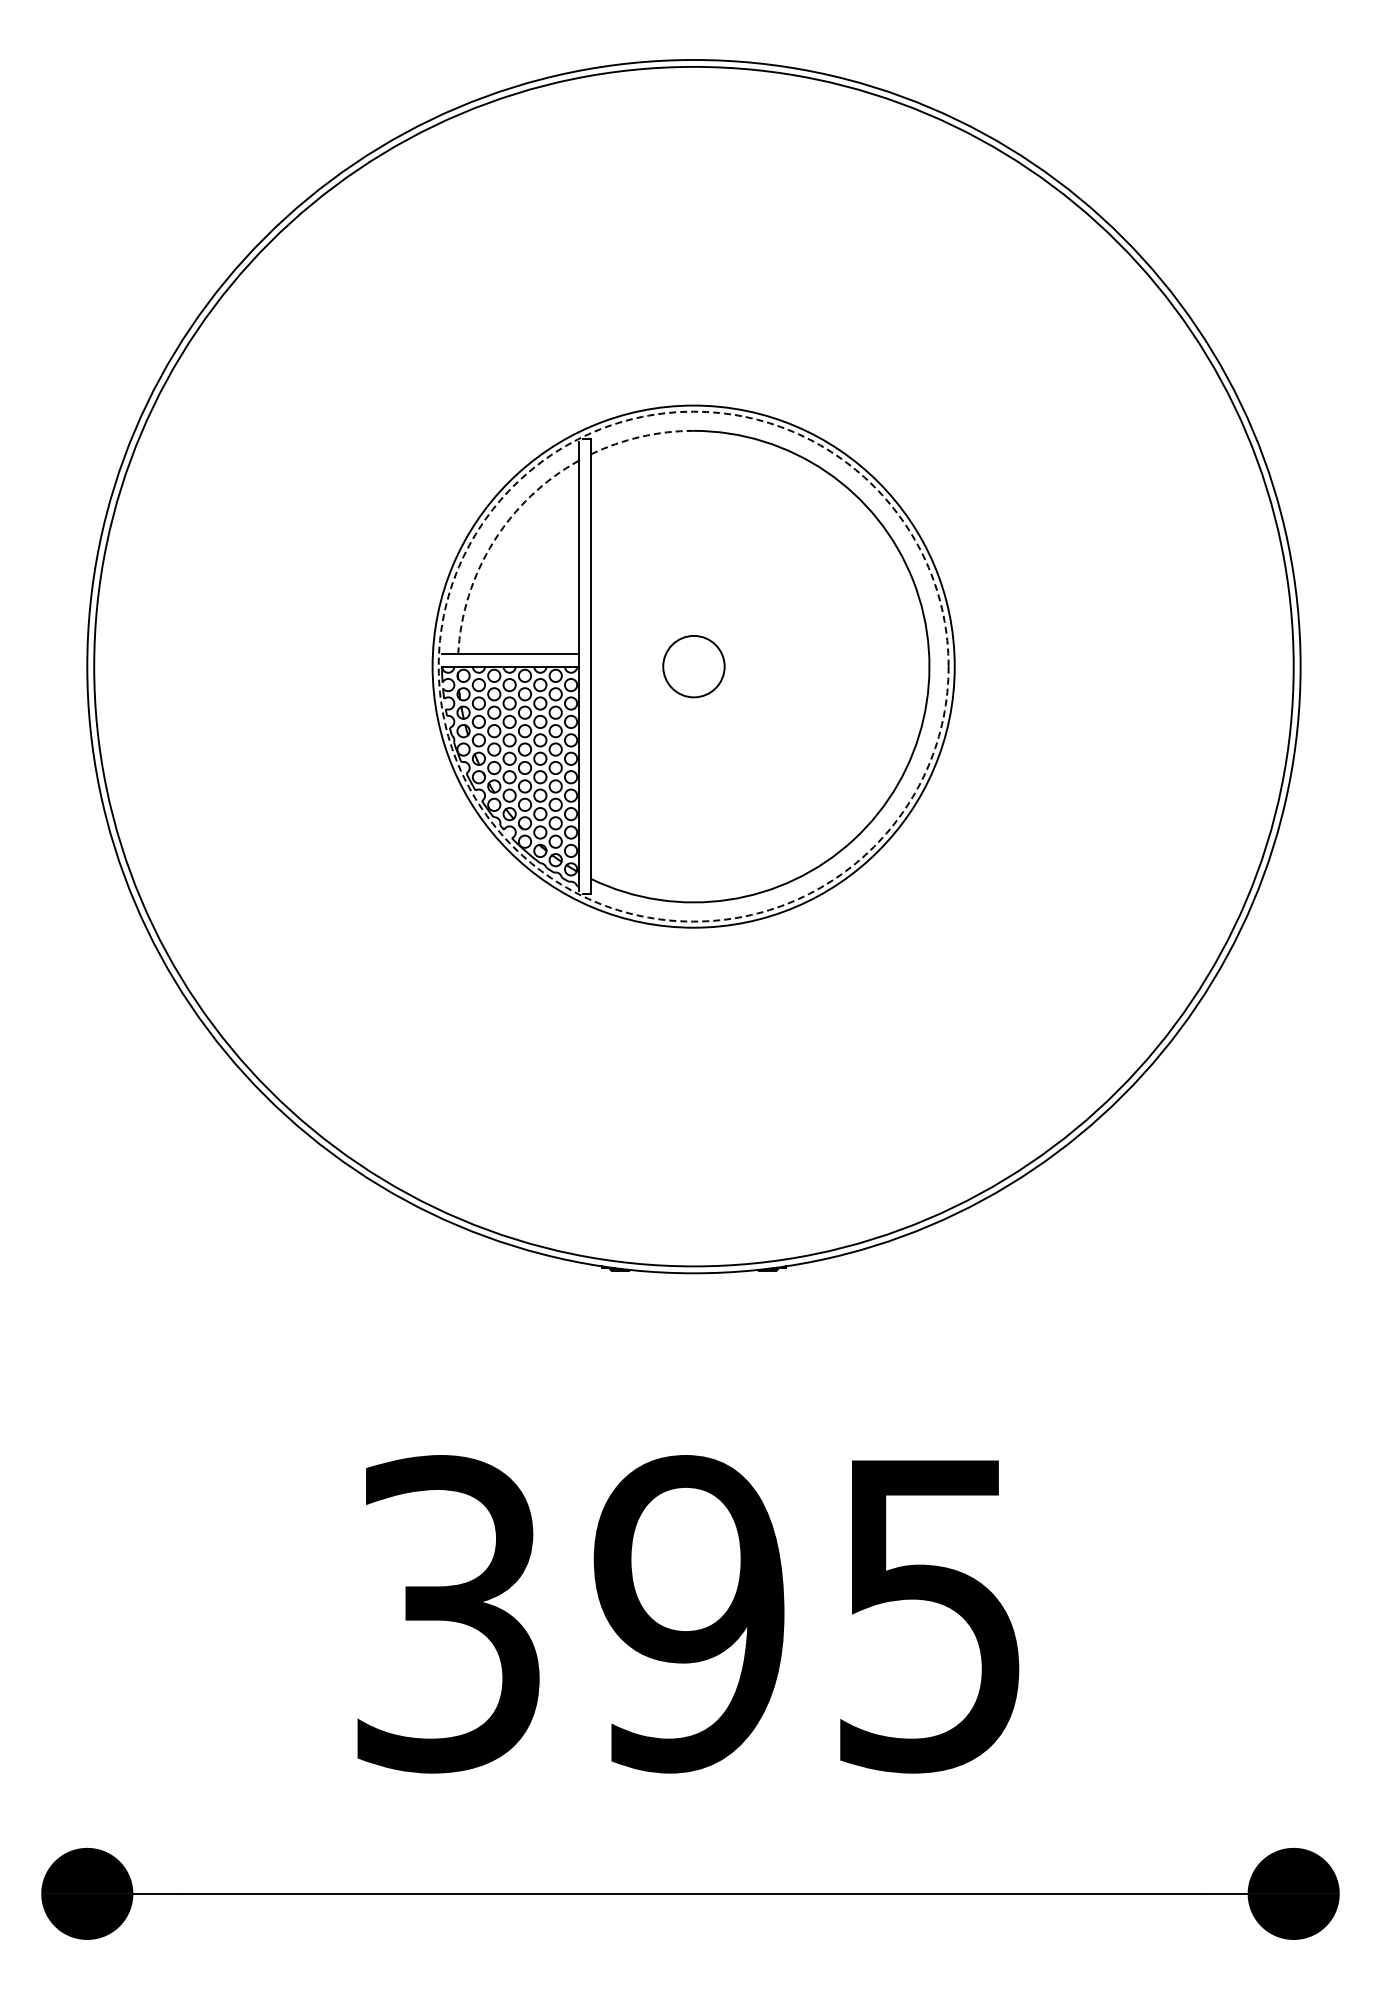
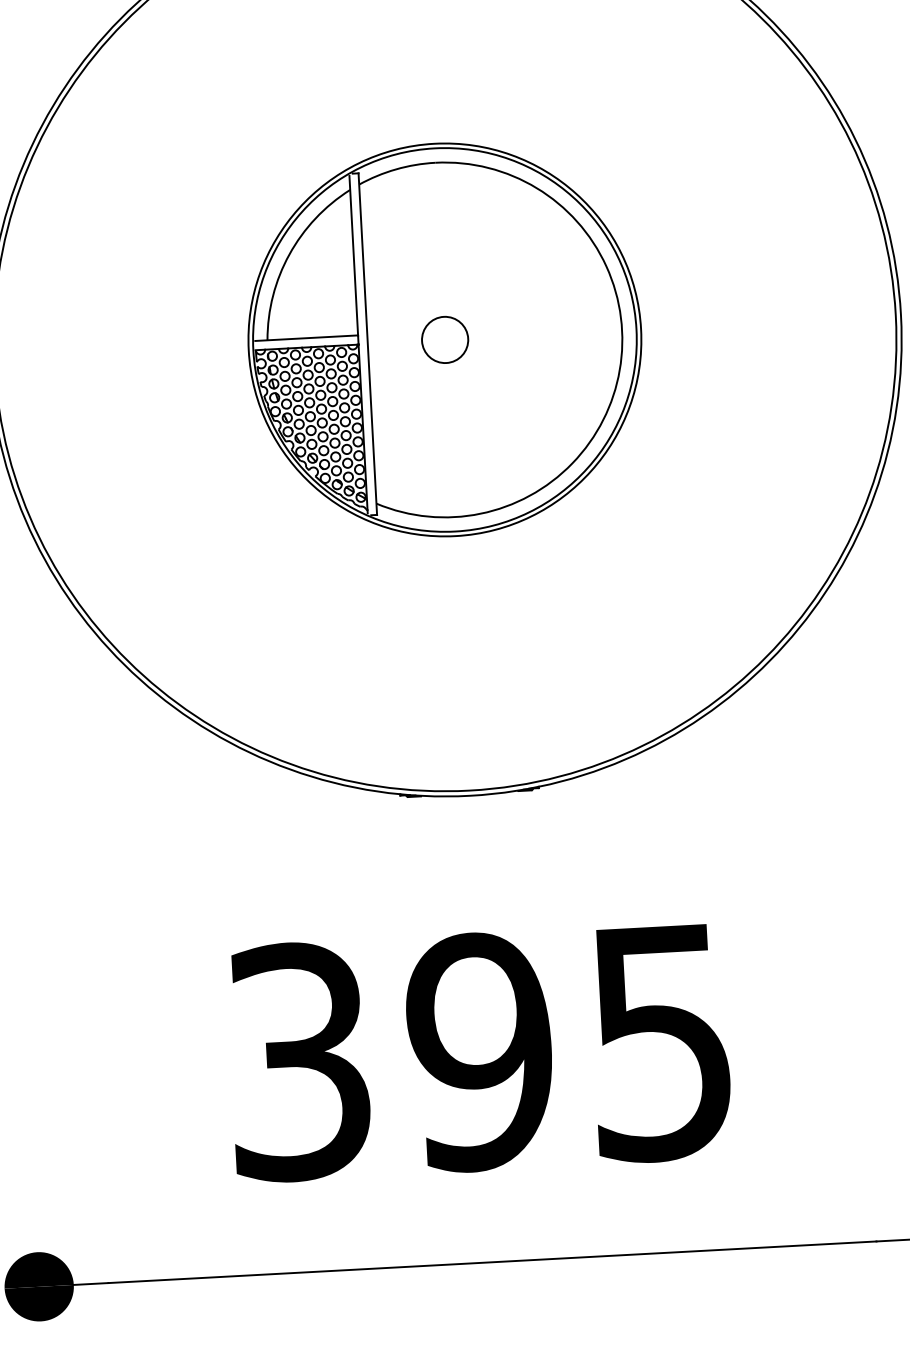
arc: (641, 436) -> (396, 169), dashed -> solid
arc: (493, 542) -> (289, 254), dashed -> solid
circle: (693, 666) -> (444, 339), dashed -> solid

